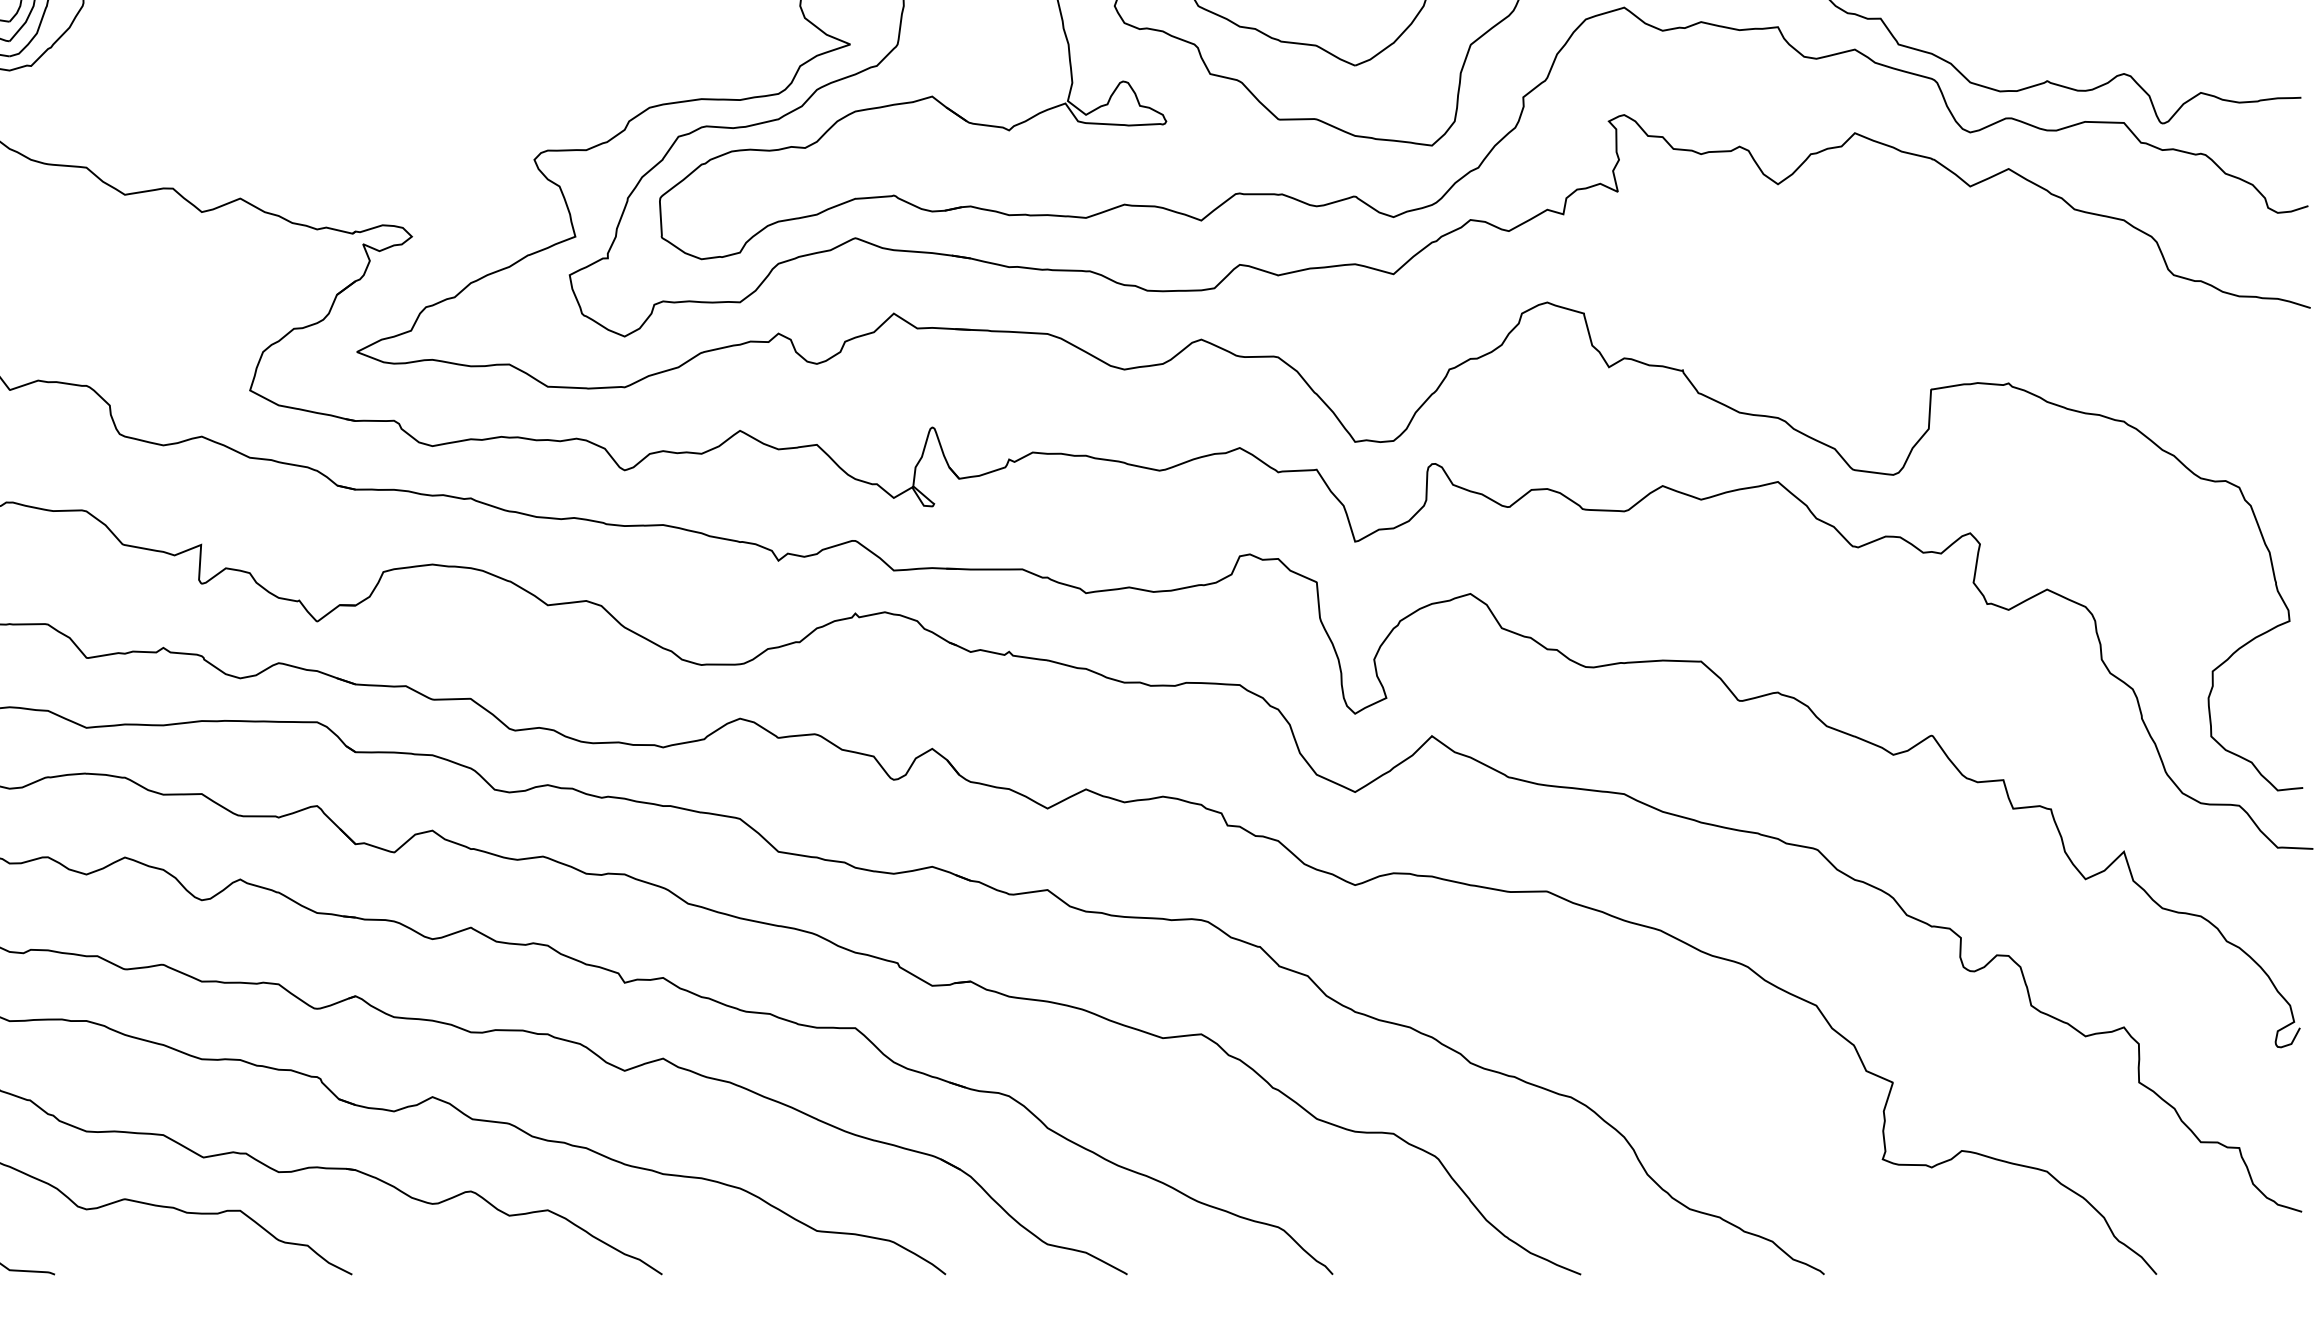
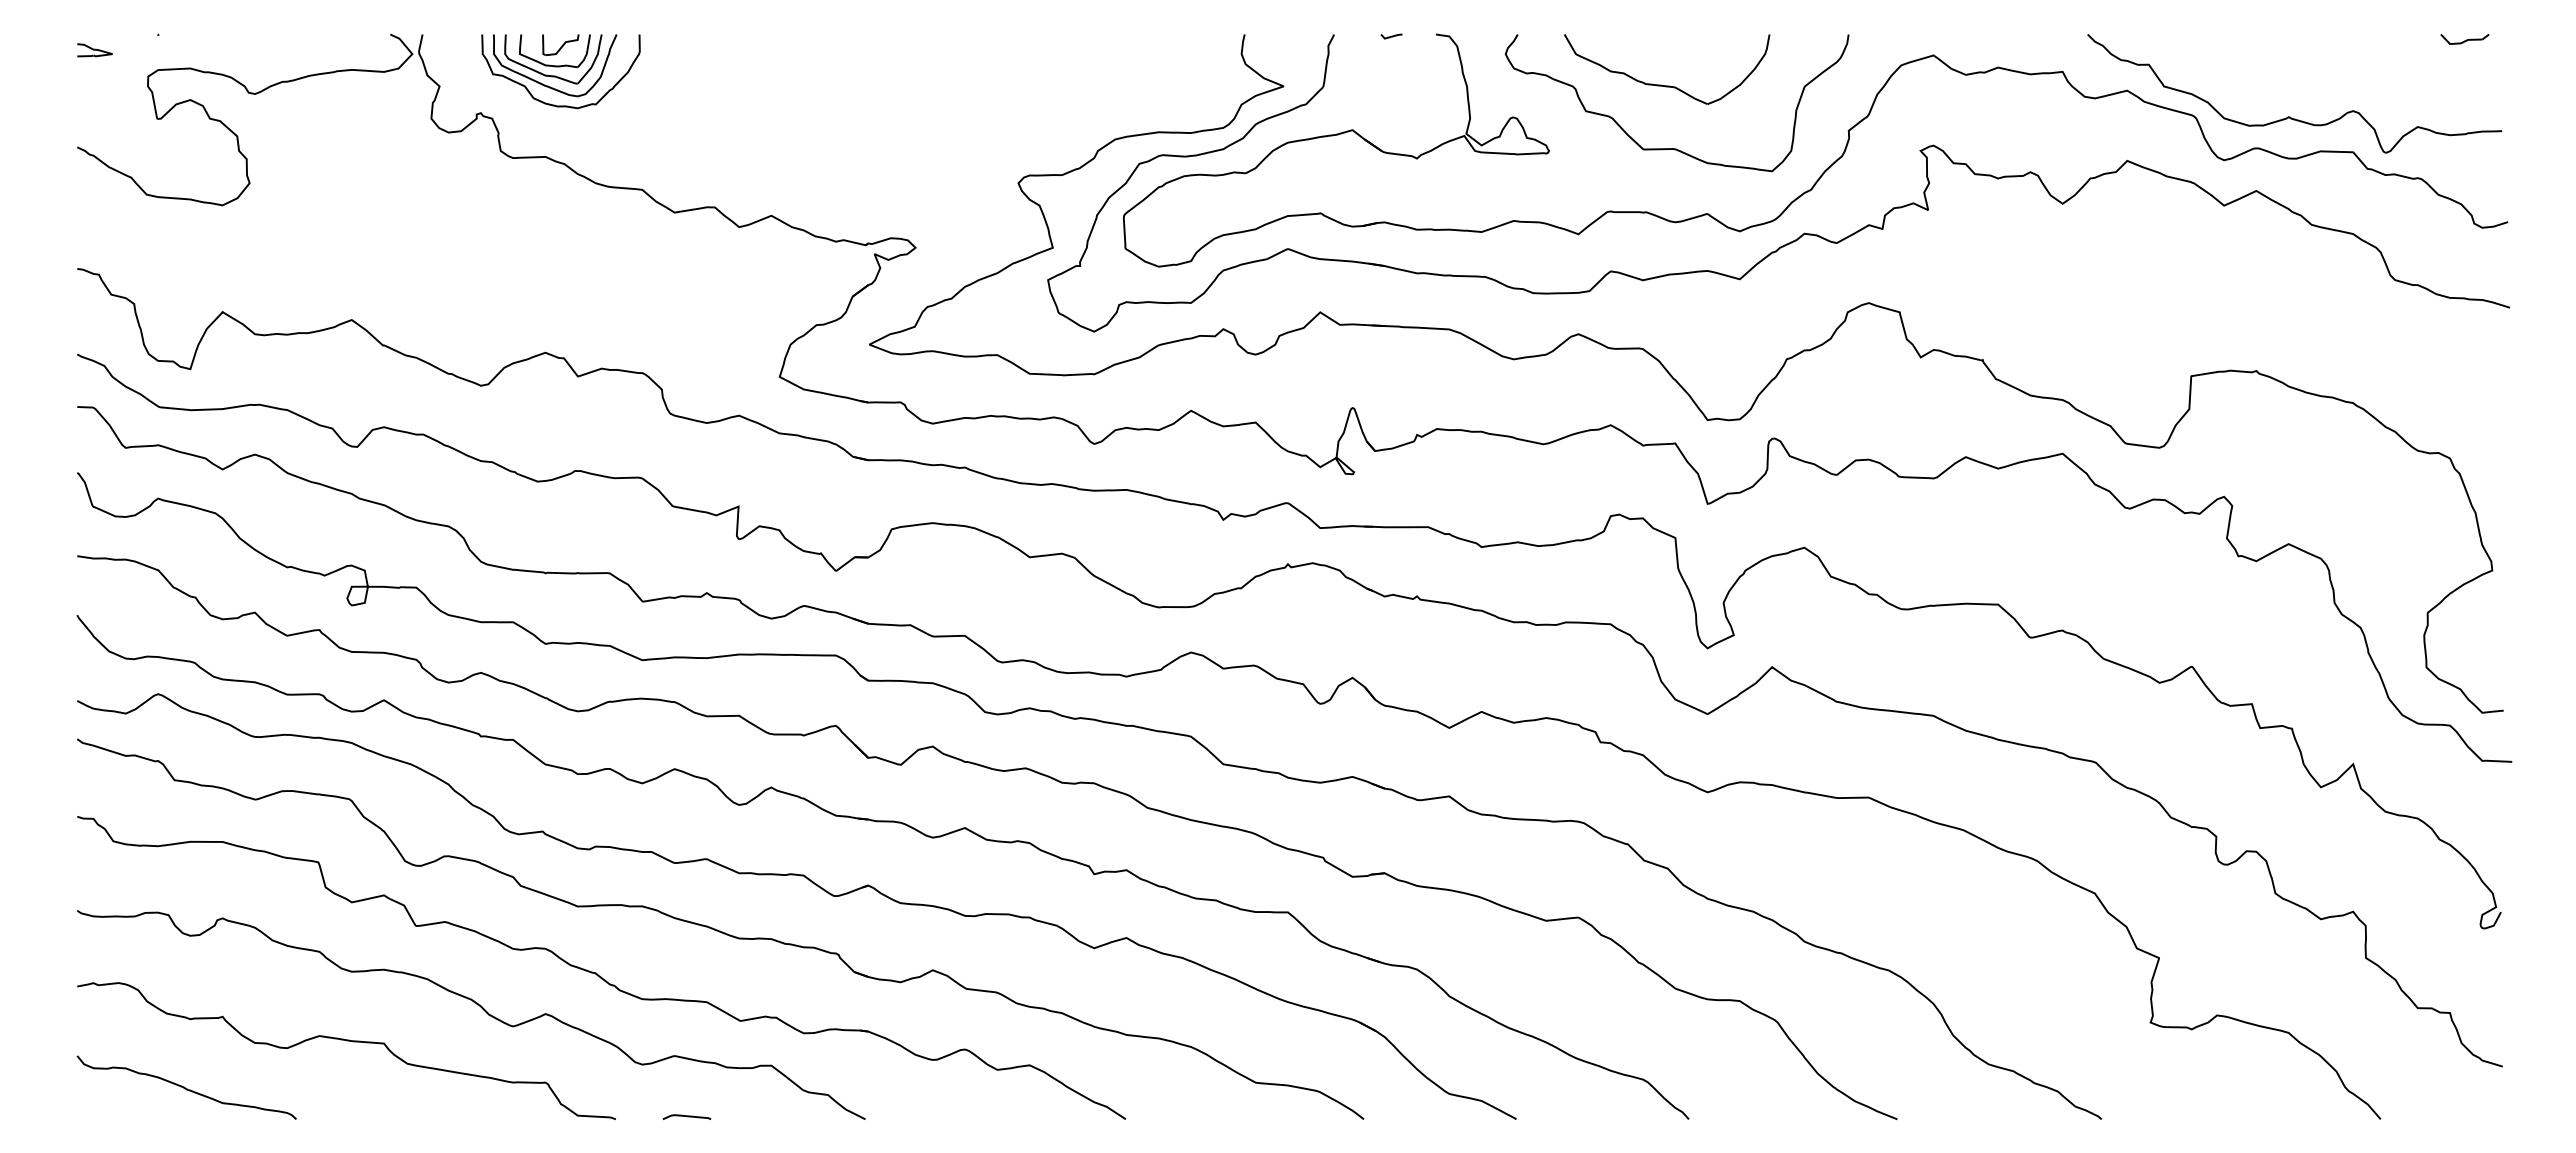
curve: (139, 1271) -> (686, 1116), added

